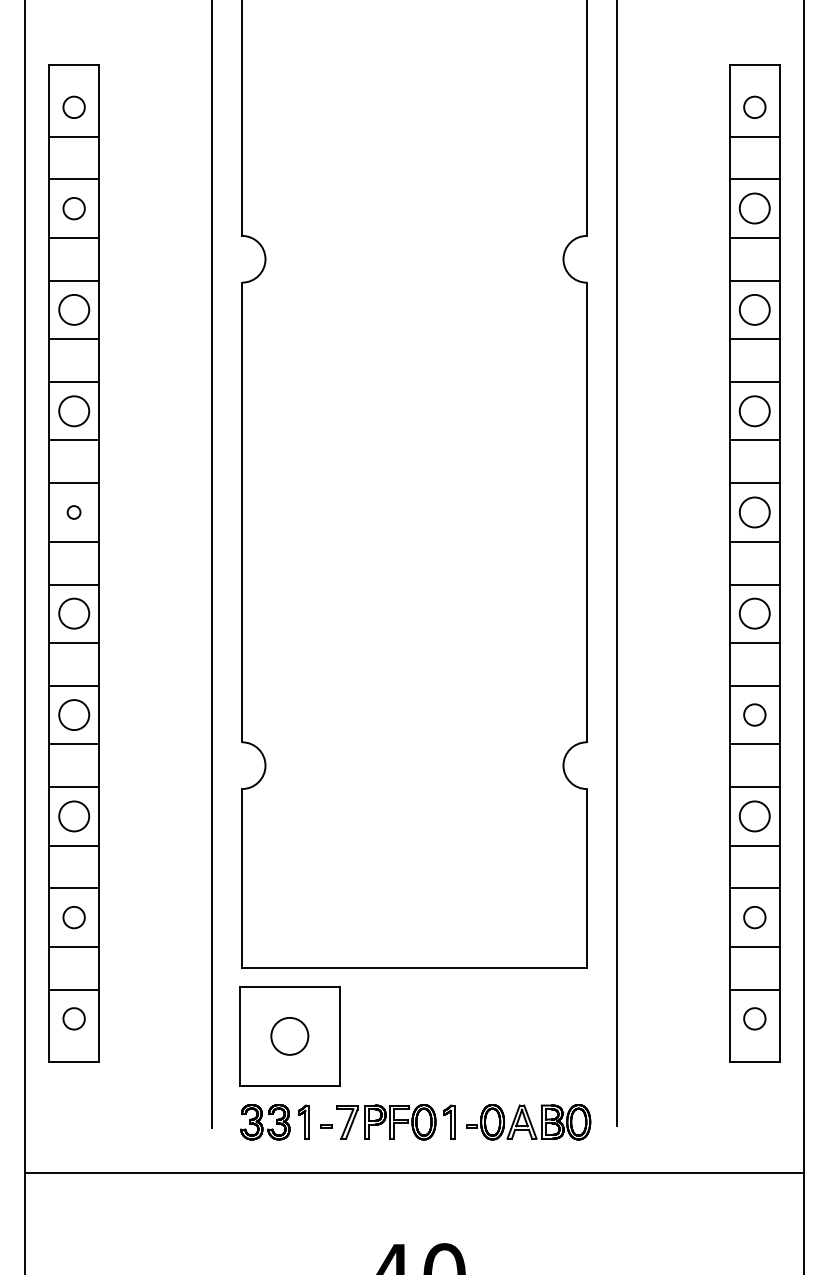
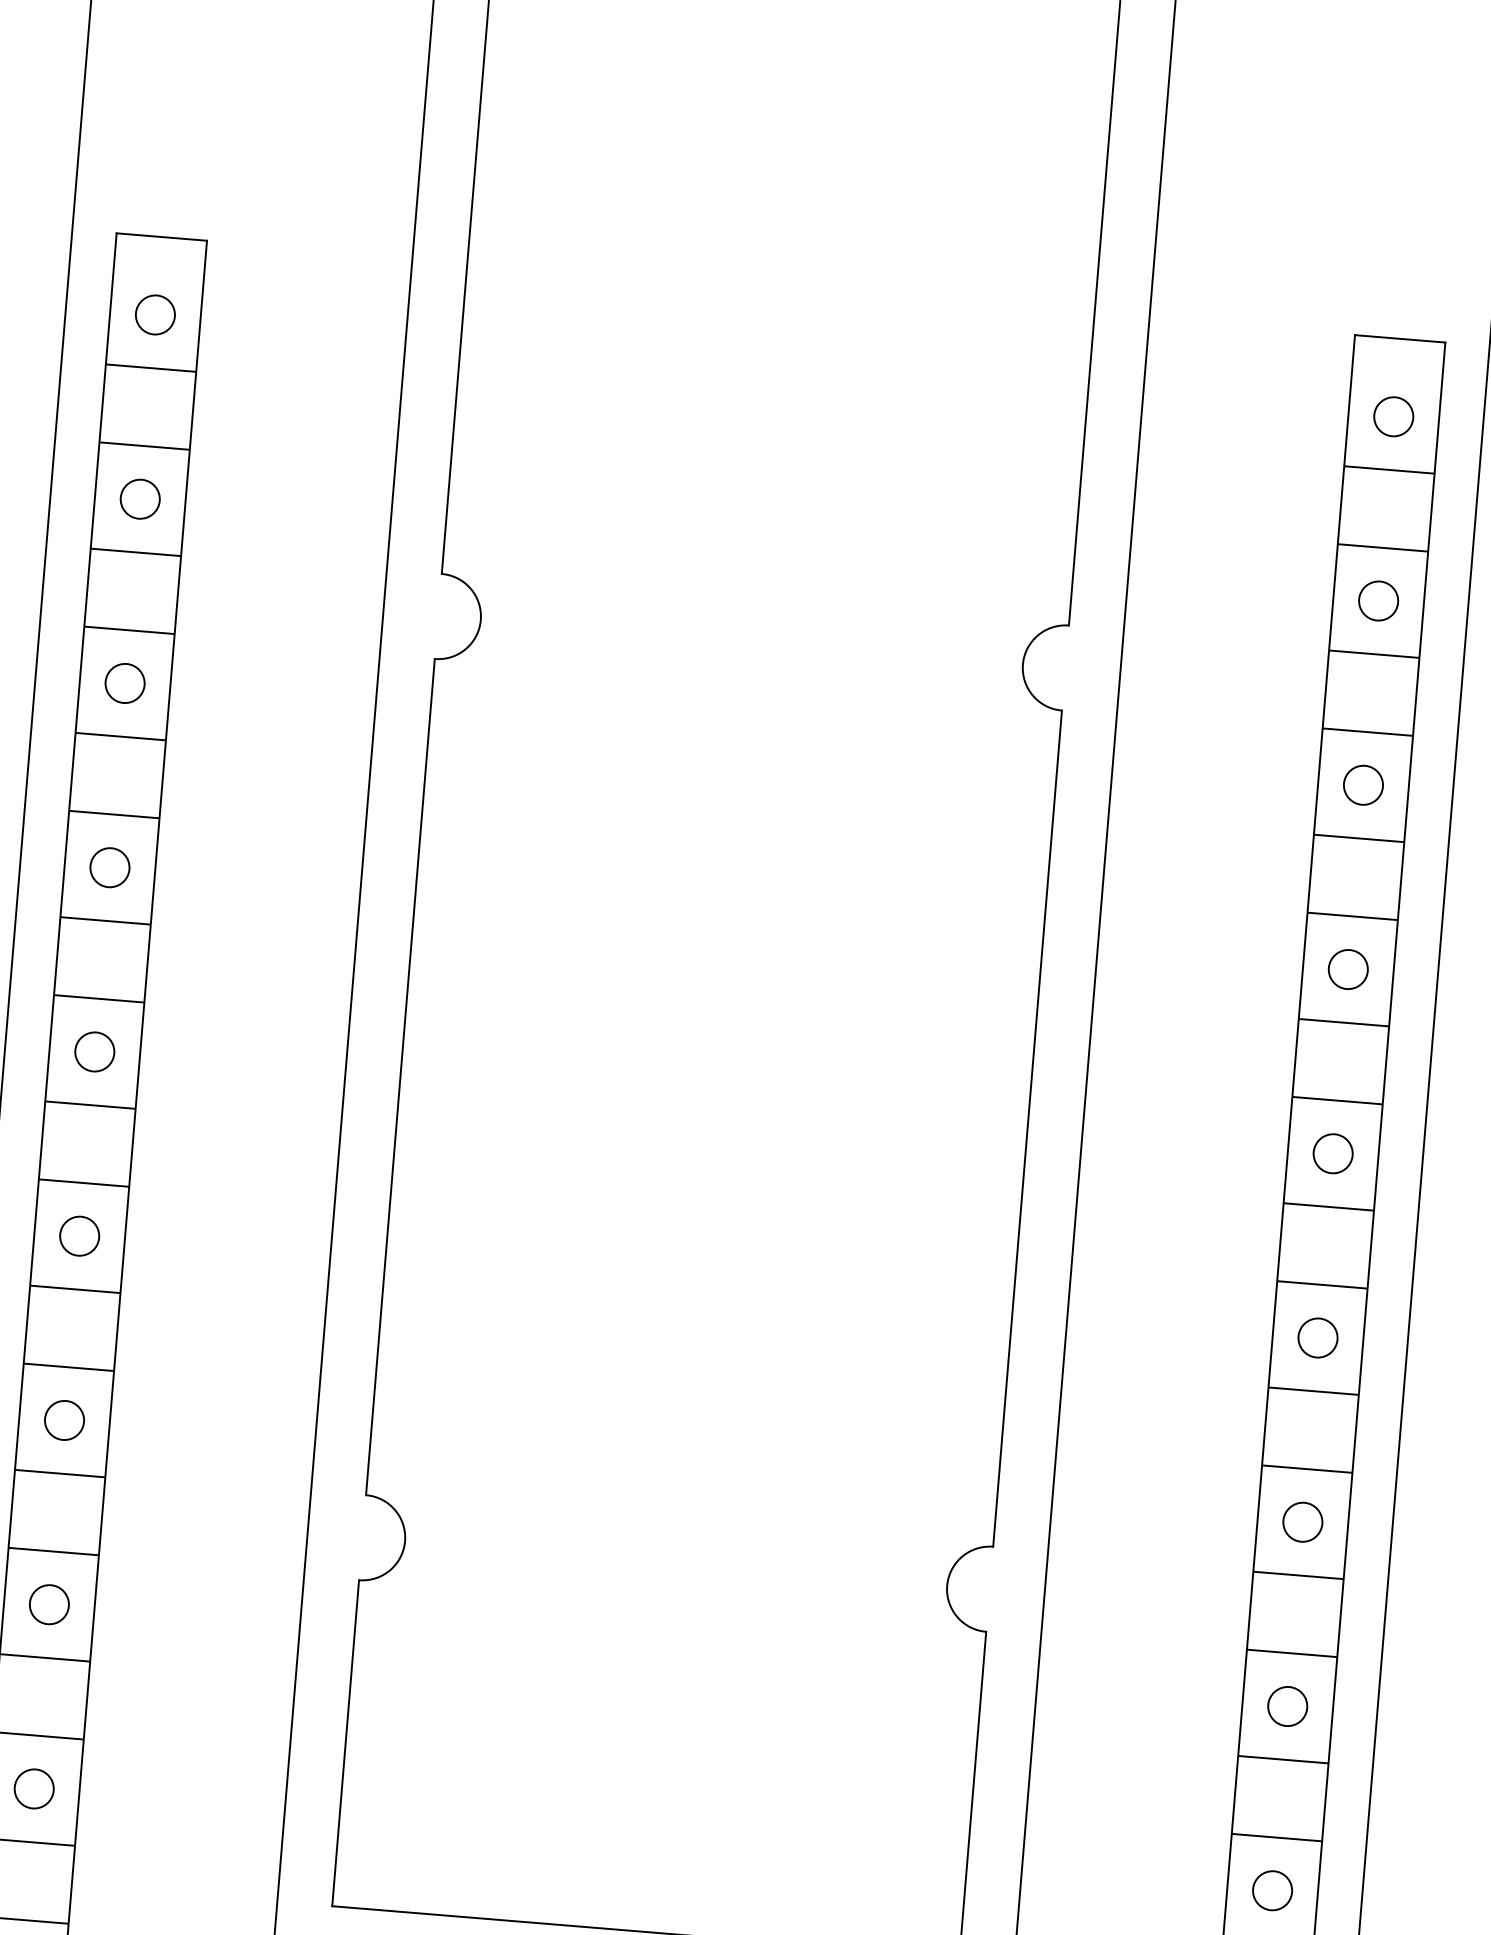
circle: (754, 208) -> (1378, 600), size x0.71
circle: (73, 309) -> (123, 682), size x0.71
circle: (754, 309) -> (1362, 784), size x0.71
circle: (73, 410) -> (108, 866), size x0.71
circle: (754, 410) -> (1347, 968), size x0.71
circle: (73, 512) -> (93, 1051), size x1.67
circle: (754, 512) -> (1332, 1153), size x0.71
circle: (73, 613) -> (78, 1235), size x0.71
circle: (754, 613) -> (1317, 1337), size x0.71
circle: (73, 714) -> (63, 1419), size x0.71
circle: (73, 815) -> (48, 1603), size x0.71
circle: (754, 815) -> (1287, 1704), size x0.71

